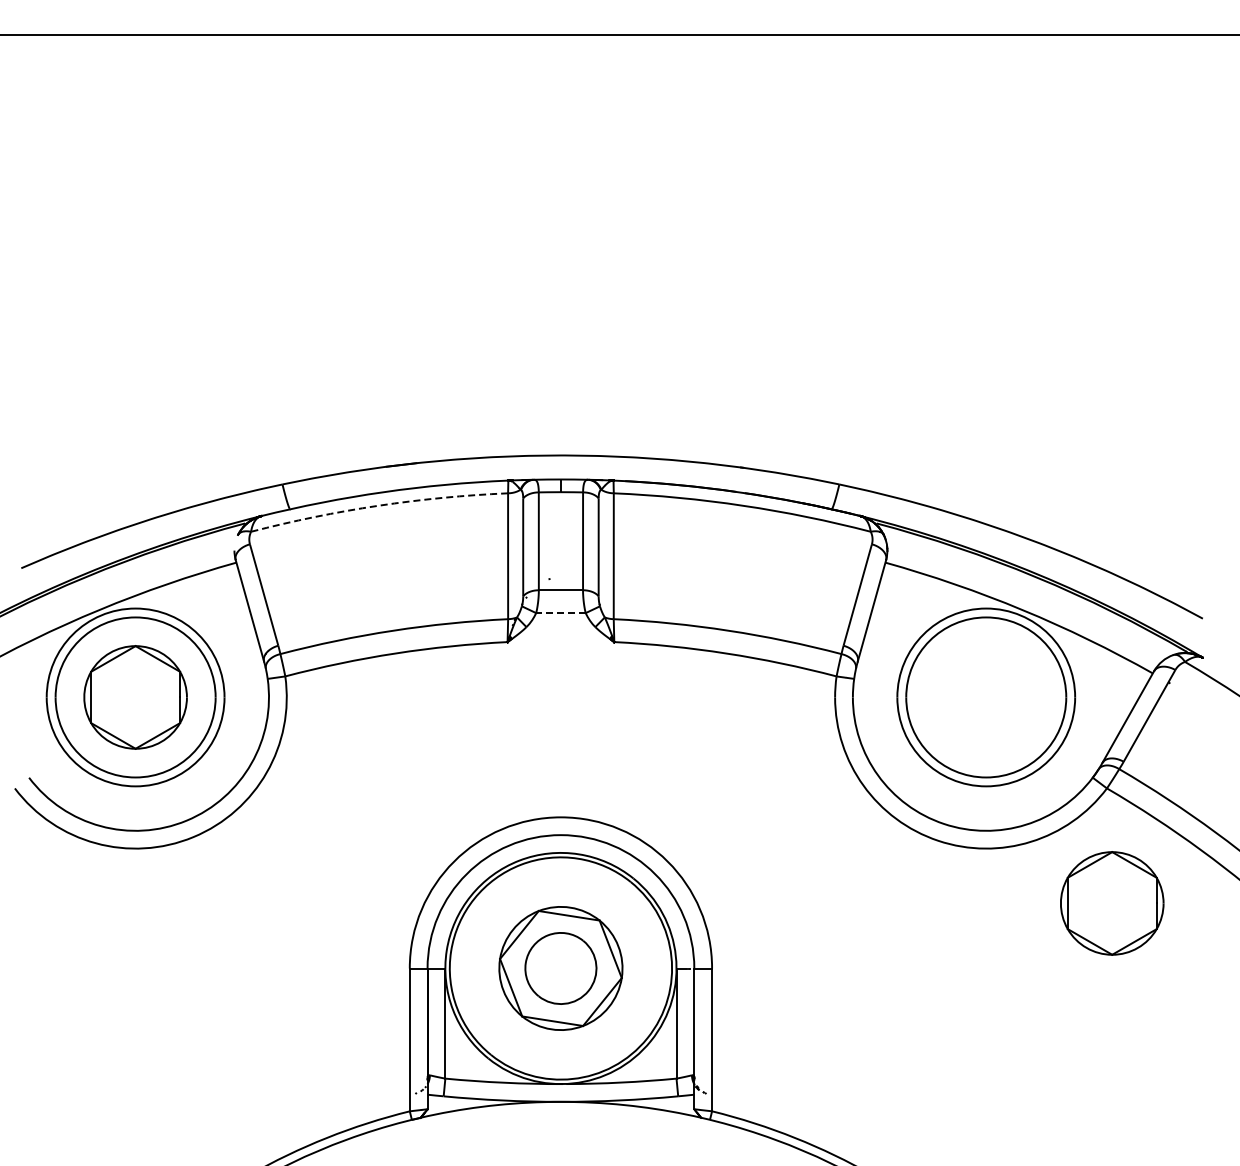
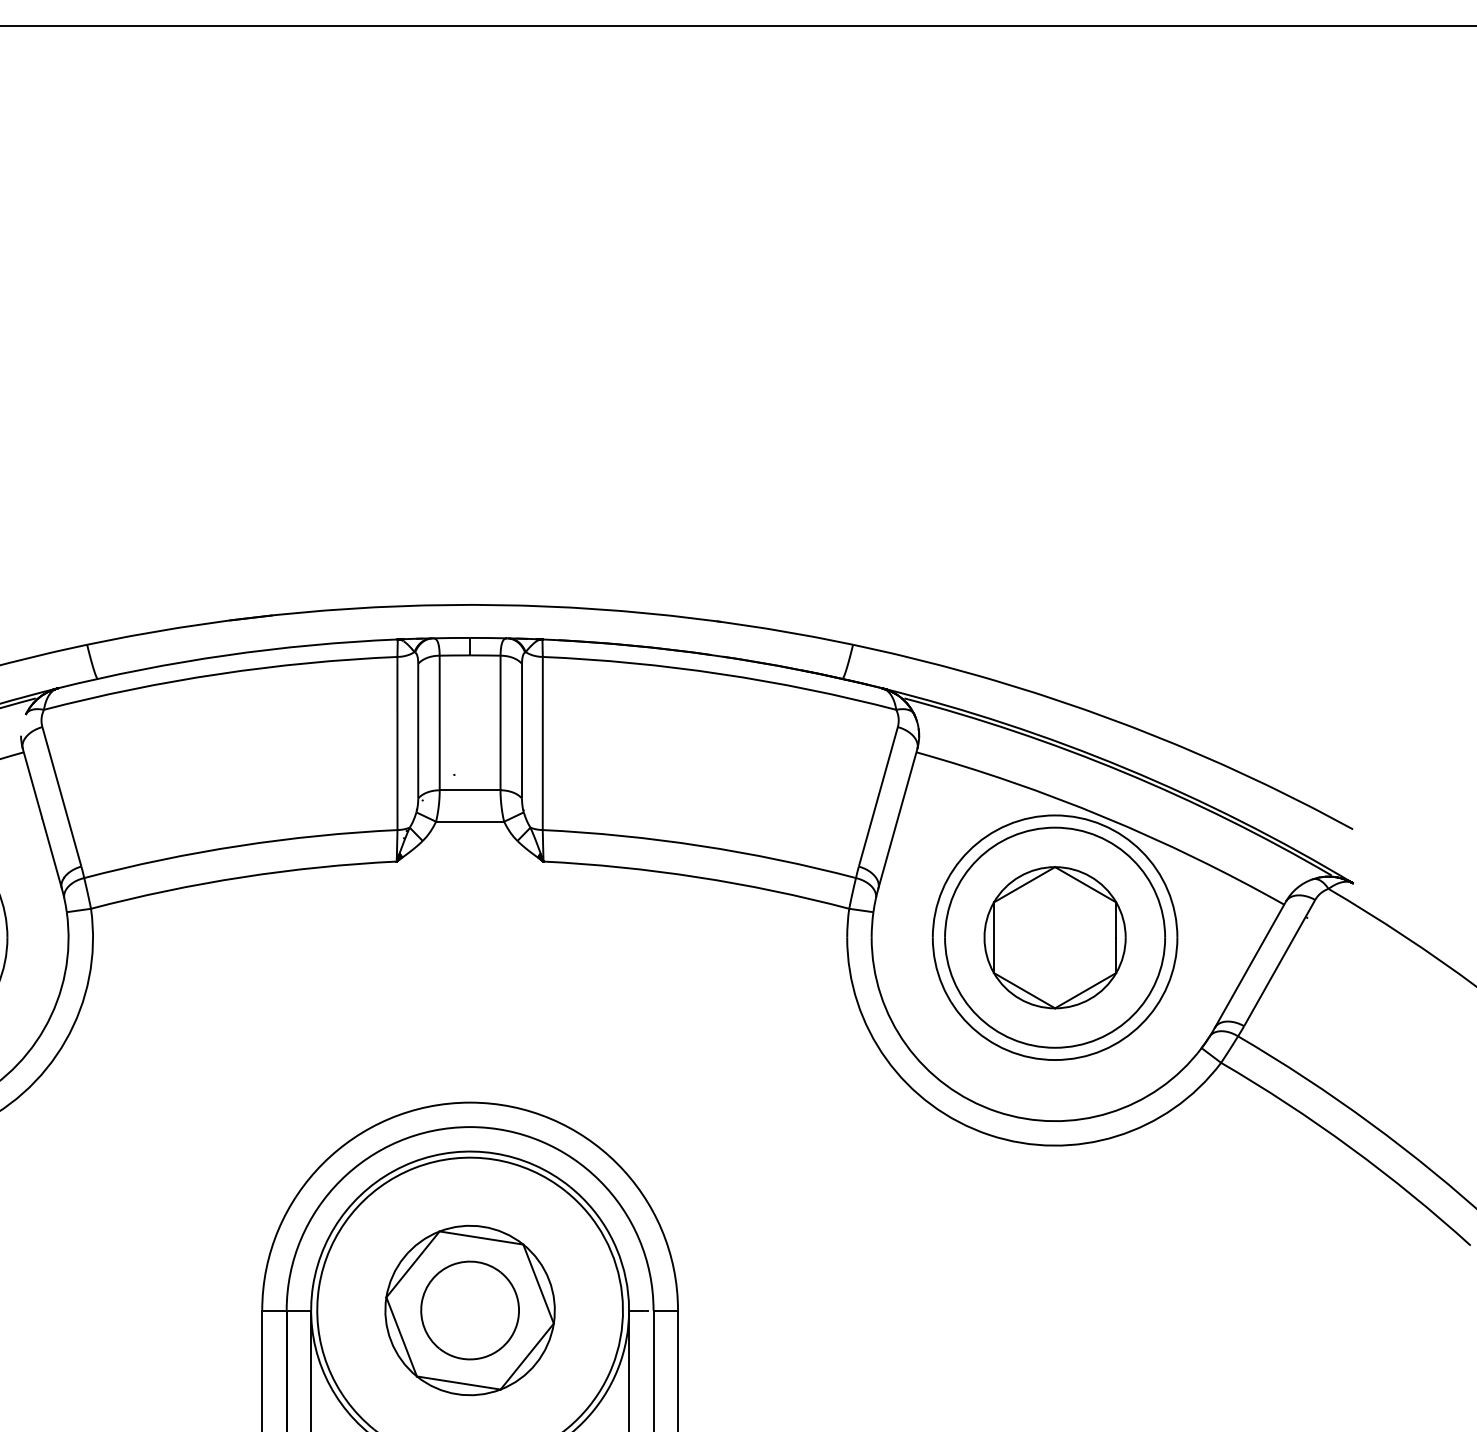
arc: (378, 505) -> (219, 673), dashed -> solid
line: (560, 613) -> (469, 822), dashed -> solid
part: (1112, 903) -> (1055, 937), moved

